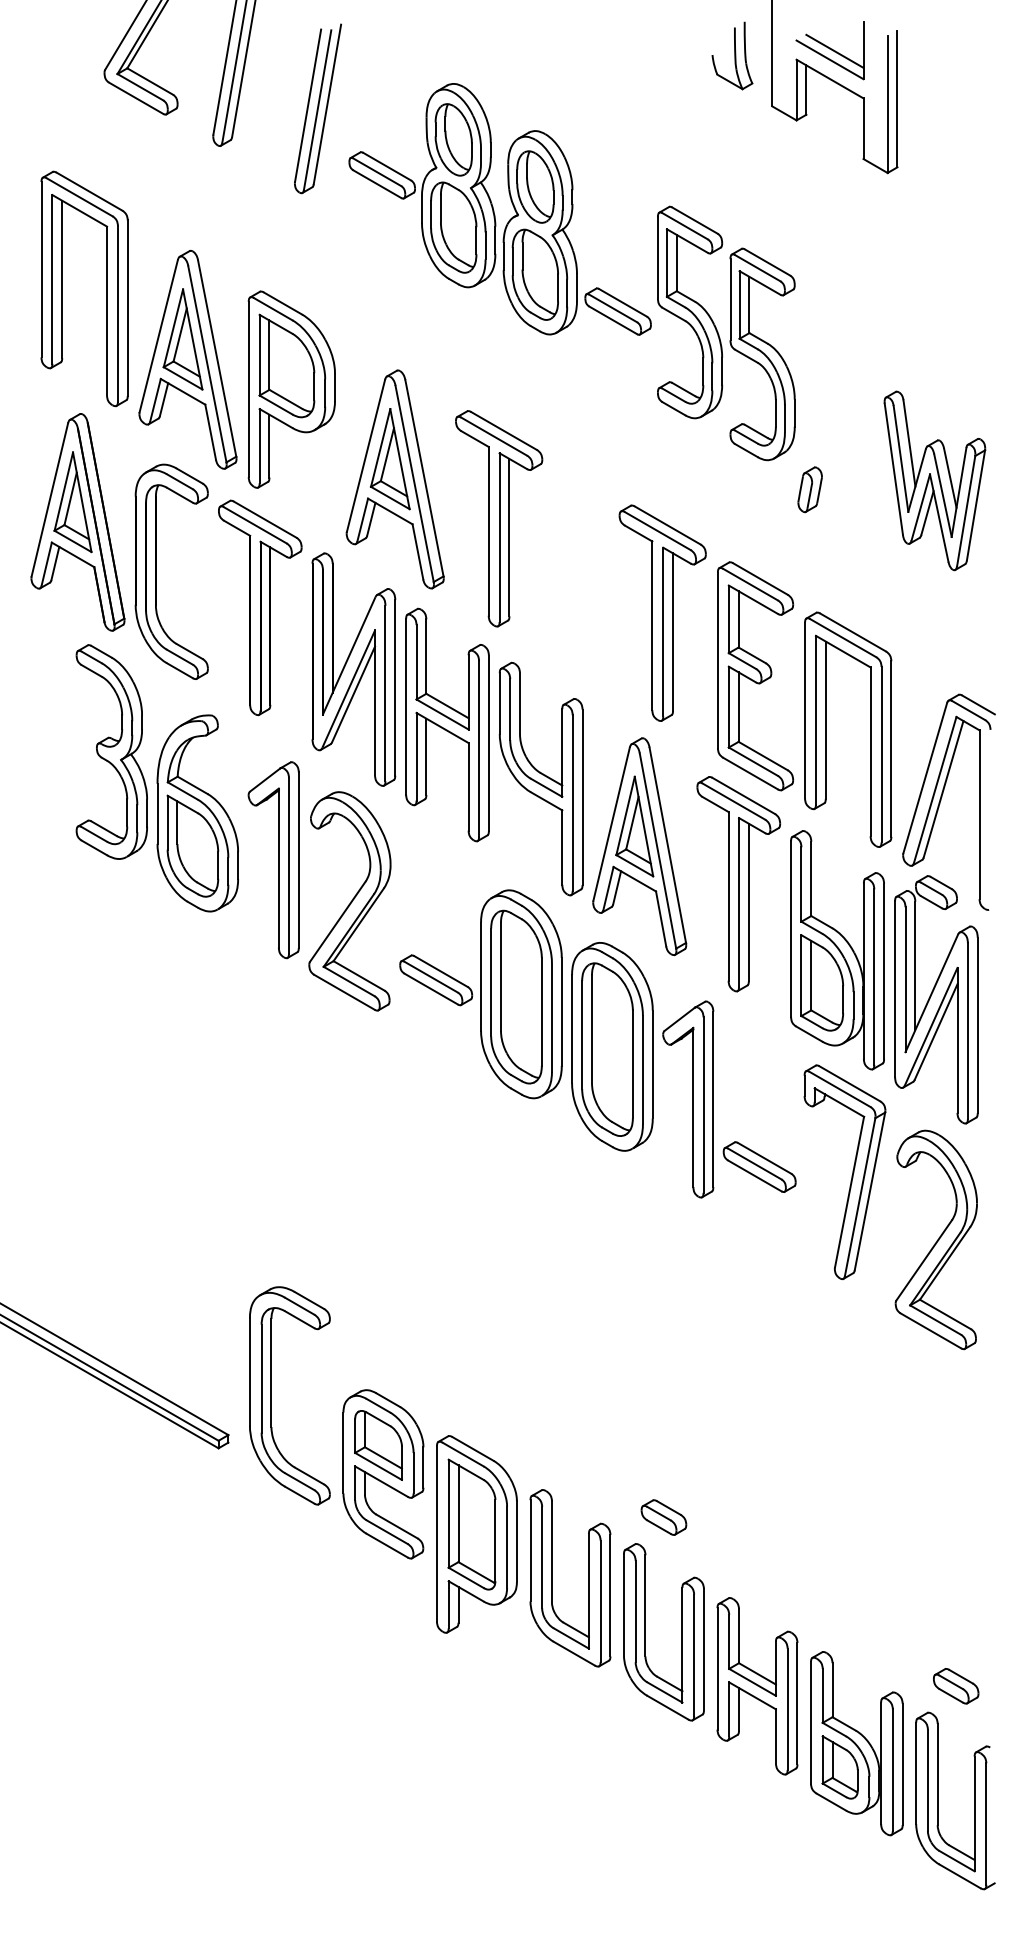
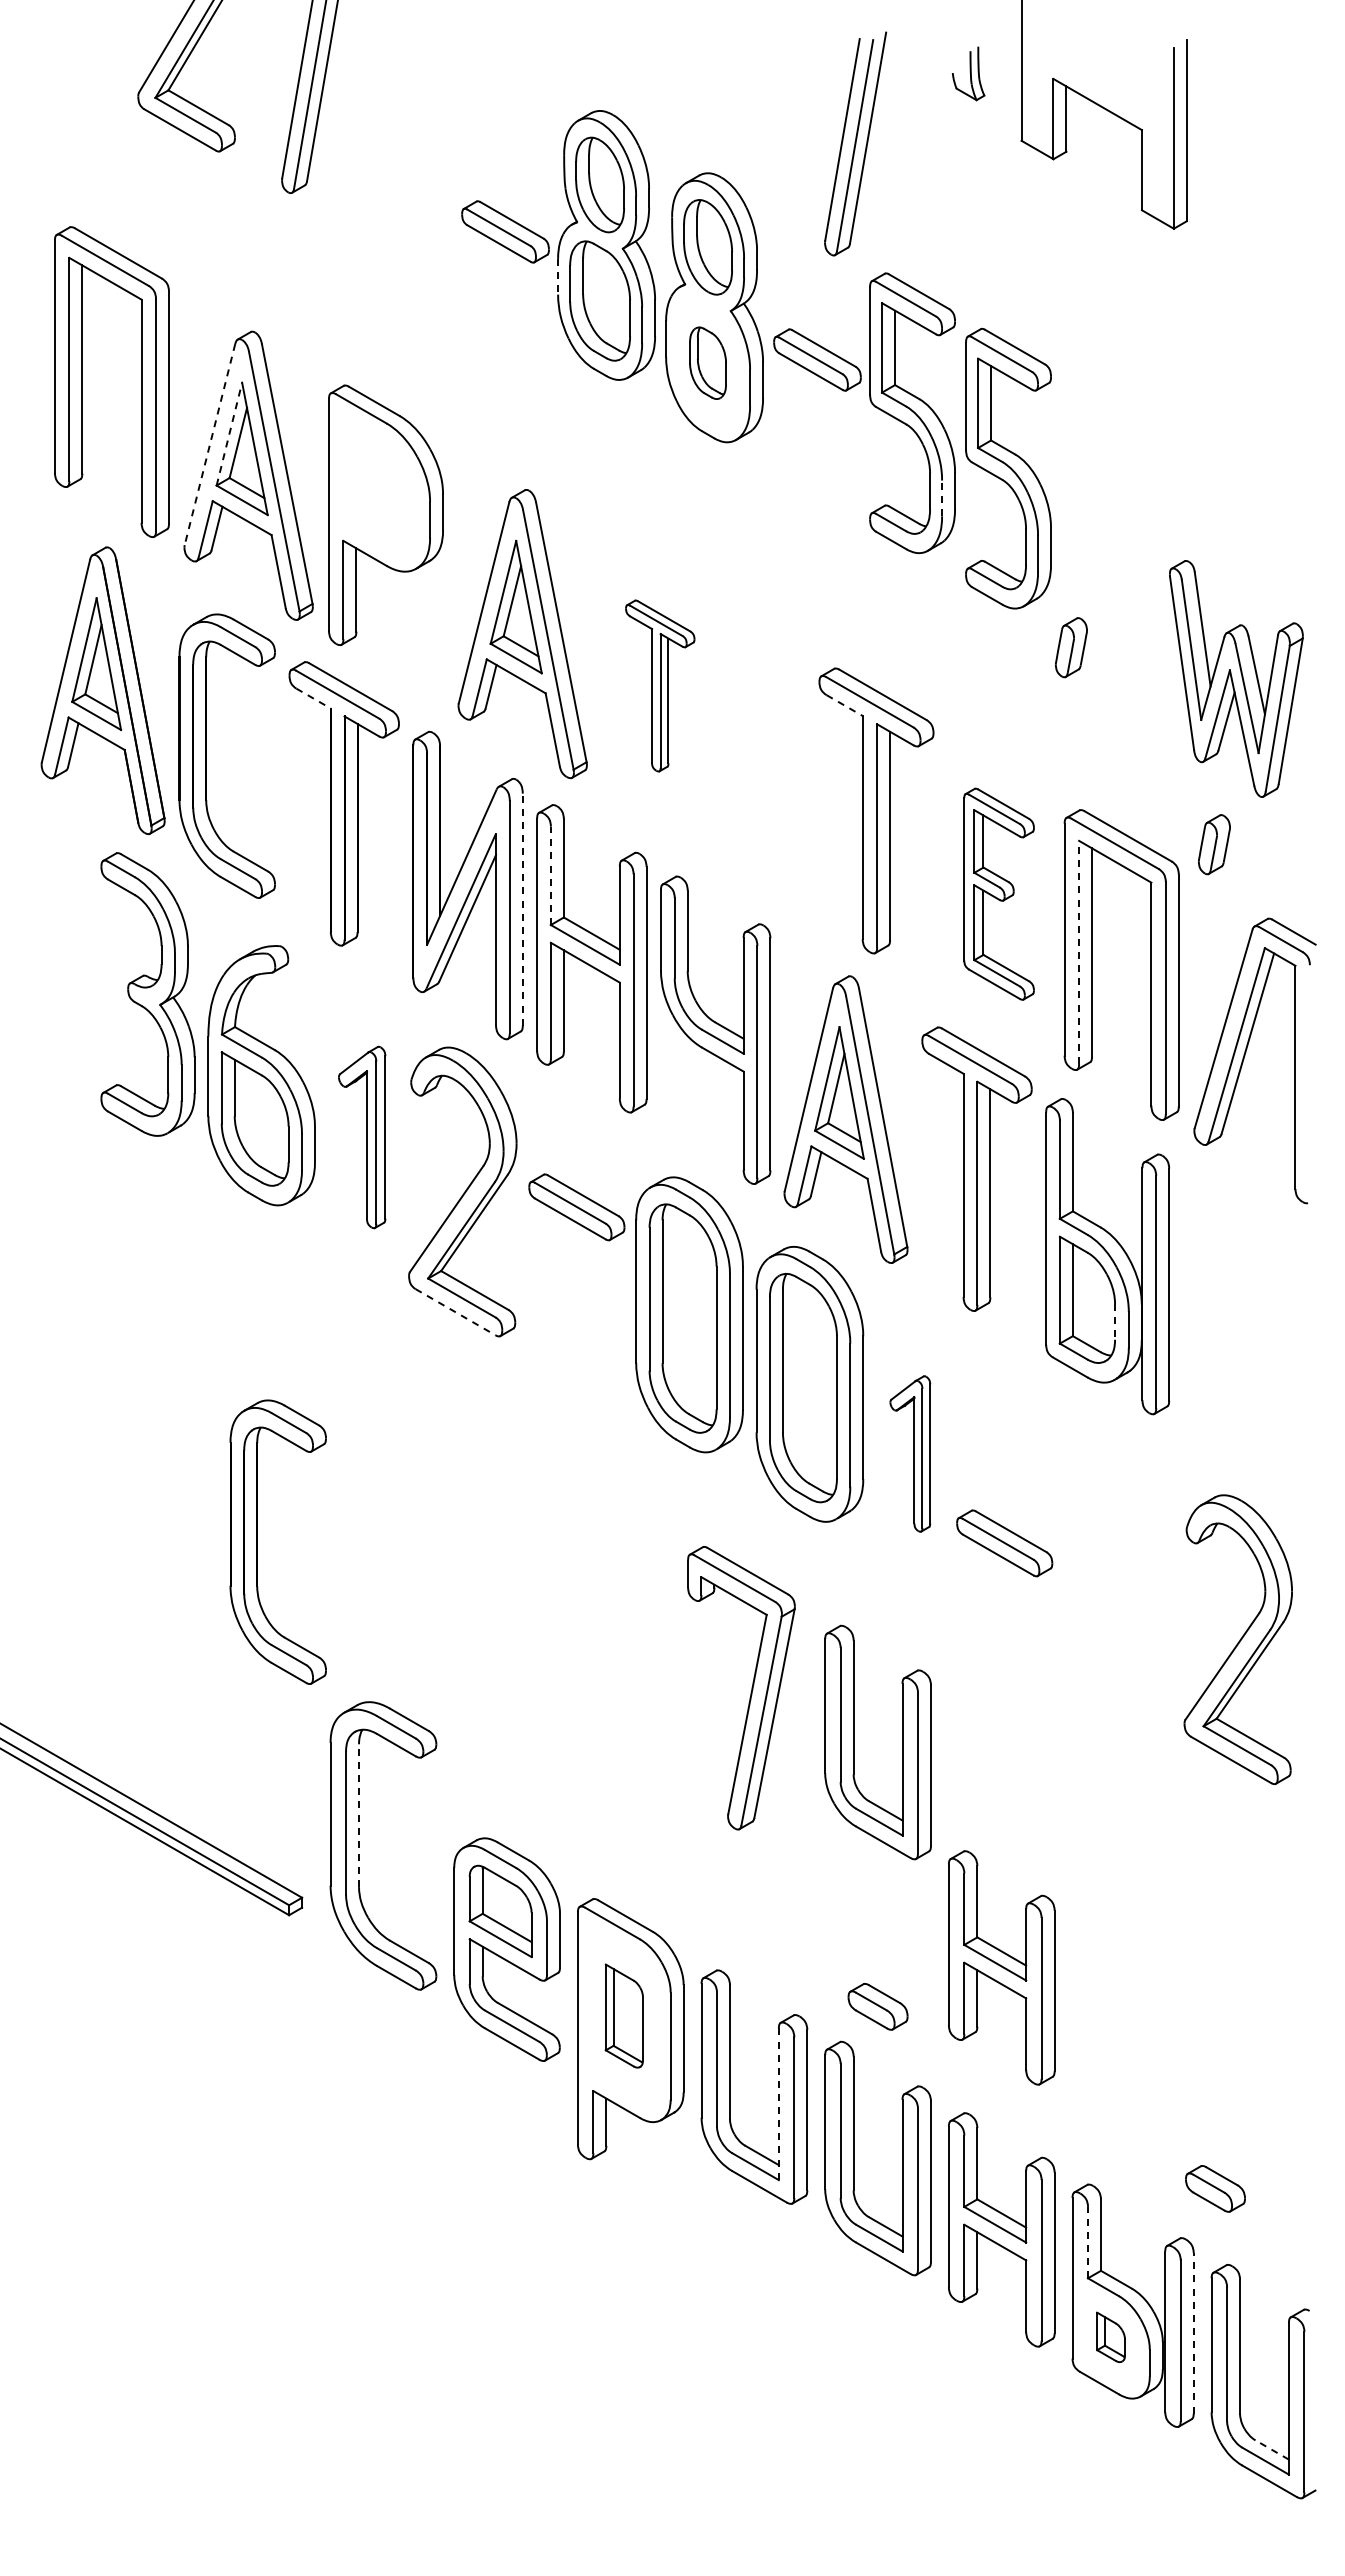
part: (829, 50) -> (1097, 66), removed
part: (732, 55) -> (968, 73), size x0.6
part: (317, 108) -> (855, 143), moved
line: (422, 209) -> (558, 276), solid -> dashed
part: (534, 274) -> (707, 362), size x0.6
part: (618, 311) -> (817, 359), moved
line: (173, 328) -> (229, 434), solid -> dashed
line: (158, 336) -> (209, 444), solid -> dashed
part: (286, 365) -> (379, 483), removed
line: (712, 376) -> (942, 498), solid -> dashed
part: (934, 480) -> (1236, 678), moved
part: (499, 518) -> (660, 685), size x0.6
line: (237, 528) -> (313, 698), solid -> dashed
line: (638, 533) -> (844, 705), solid -> dashed
part: (918, 638) -> (1214, 844), added
line: (416, 662) -> (550, 875), solid -> dashed
part: (755, 675) -> (998, 893), size x0.7
line: (395, 687) -> (522, 909), solid -> dashed
line: (816, 720) -> (1079, 952), solid -> dashed
part: (274, 860) -> (362, 1137), size x0.7
part: (435, 980) -> (576, 1207), moved
line: (345, 992) -> (456, 1312), solid -> dashed
line: (843, 999) -> (1115, 1321), solid -> dashed
part: (935, 999) -> (1237, 1321), removed
part: (688, 1099) -> (910, 1453), size x0.6
part: (194, 1165) -> (257, 1541), added
part: (851, 1175) -> (750, 1692), moved
part: (646, 1317) -> (854, 1742), added
line: (271, 1372) -> (359, 1815), solid -> dashed
part: (757, 1487) -> (1001, 1967), added
part: (472, 1524) -> (624, 2015), size x0.6
line: (588, 1591) -> (778, 2104), solid -> dashed
part: (956, 1685) -> (1215, 2188), moved
line: (823, 1695) -> (1088, 2242), solid -> dashed
line: (902, 1763) -> (1193, 2332), solid -> dashed
part: (839, 1767) -> (1110, 2337), size x0.6
line: (961, 1852) -> (1271, 2449), solid -> dashed

